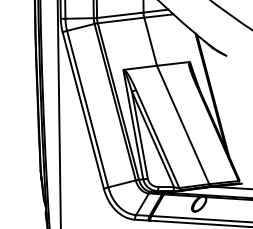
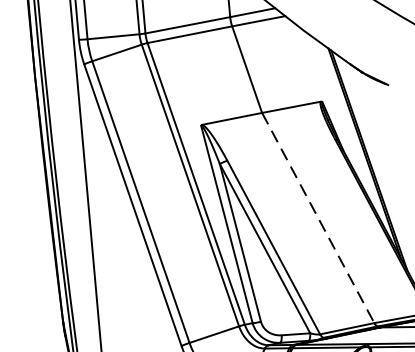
line: (183, 124) -> (318, 217), solid -> dashed

